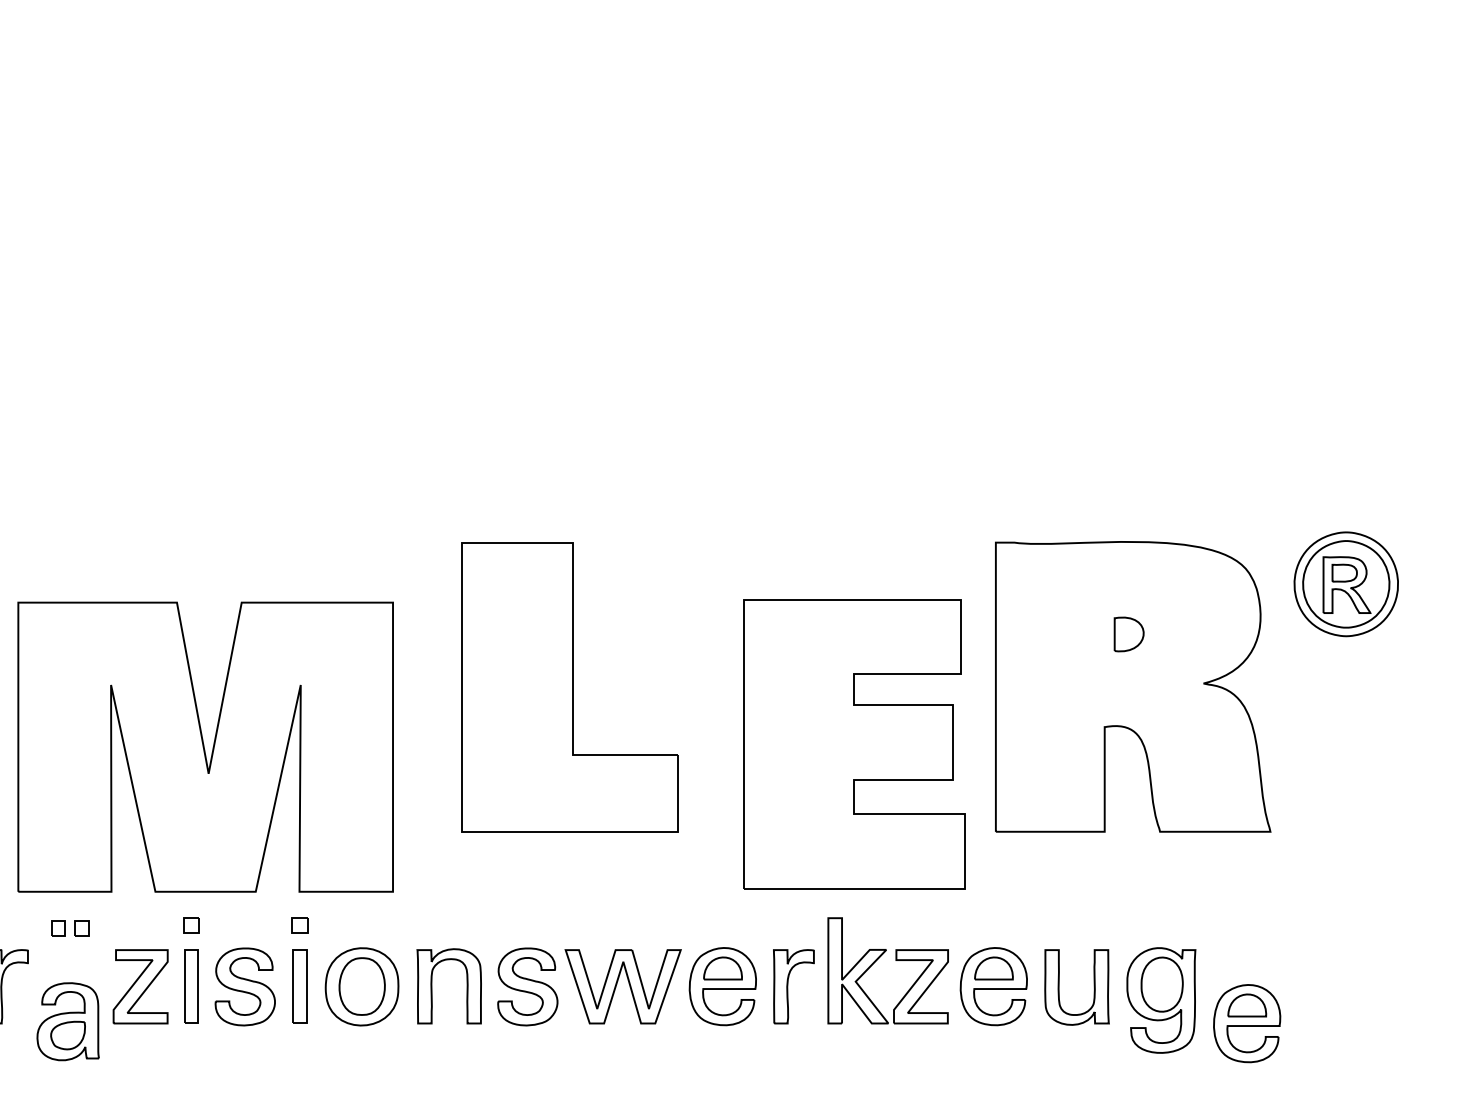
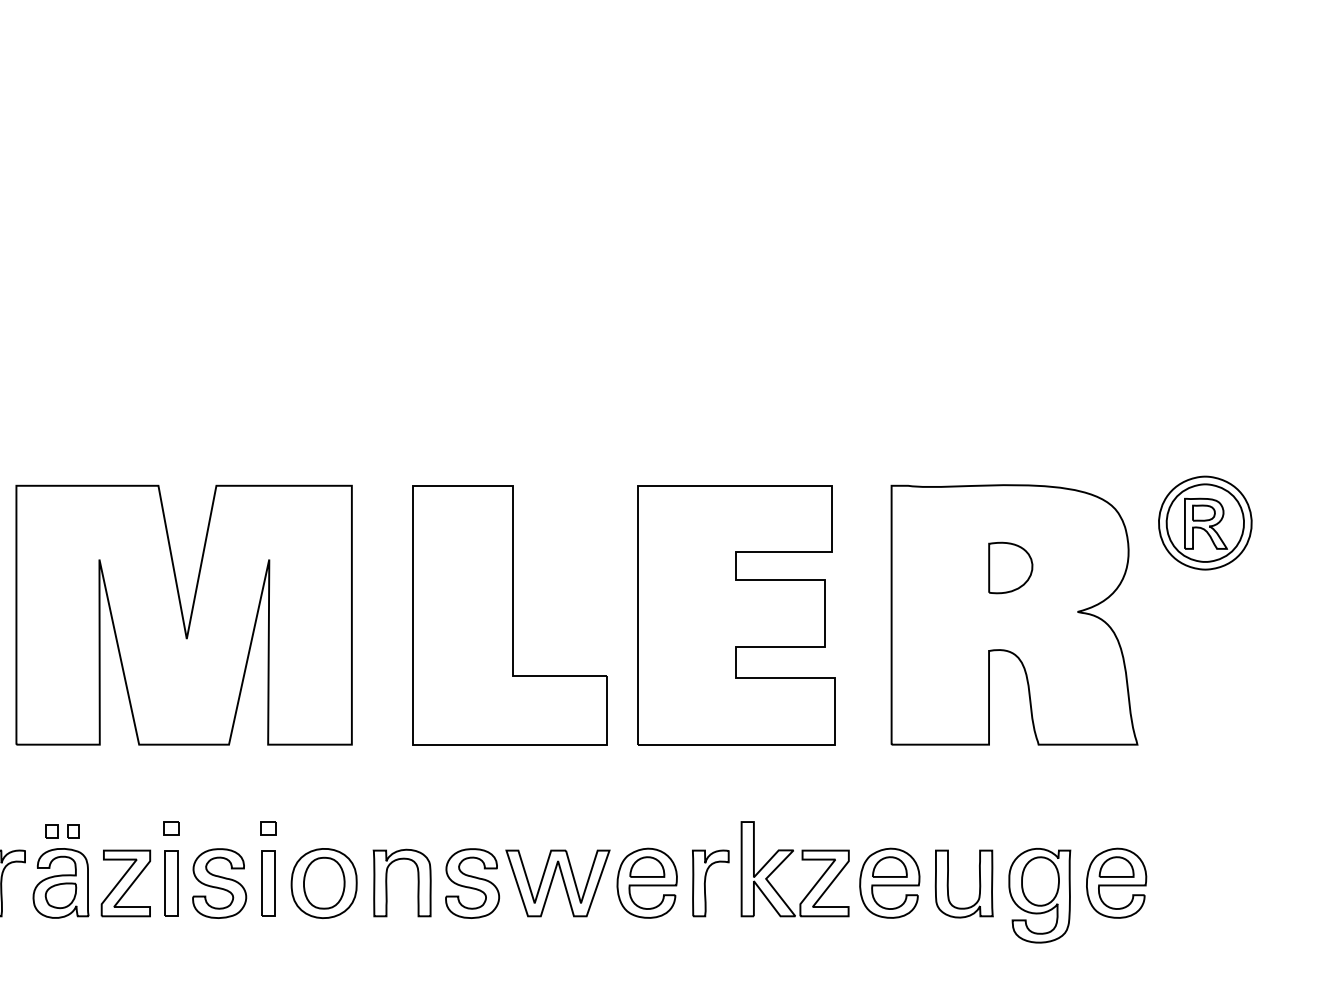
part: (1129, 634) -> (1011, 568), size x1.67
part: (854, 744) -> (736, 615), moved
part: (205, 746) -> (183, 614), moved
part: (67, 1021) -> (60, 883), moved
part: (1247, 1023) -> (1116, 883), moved

